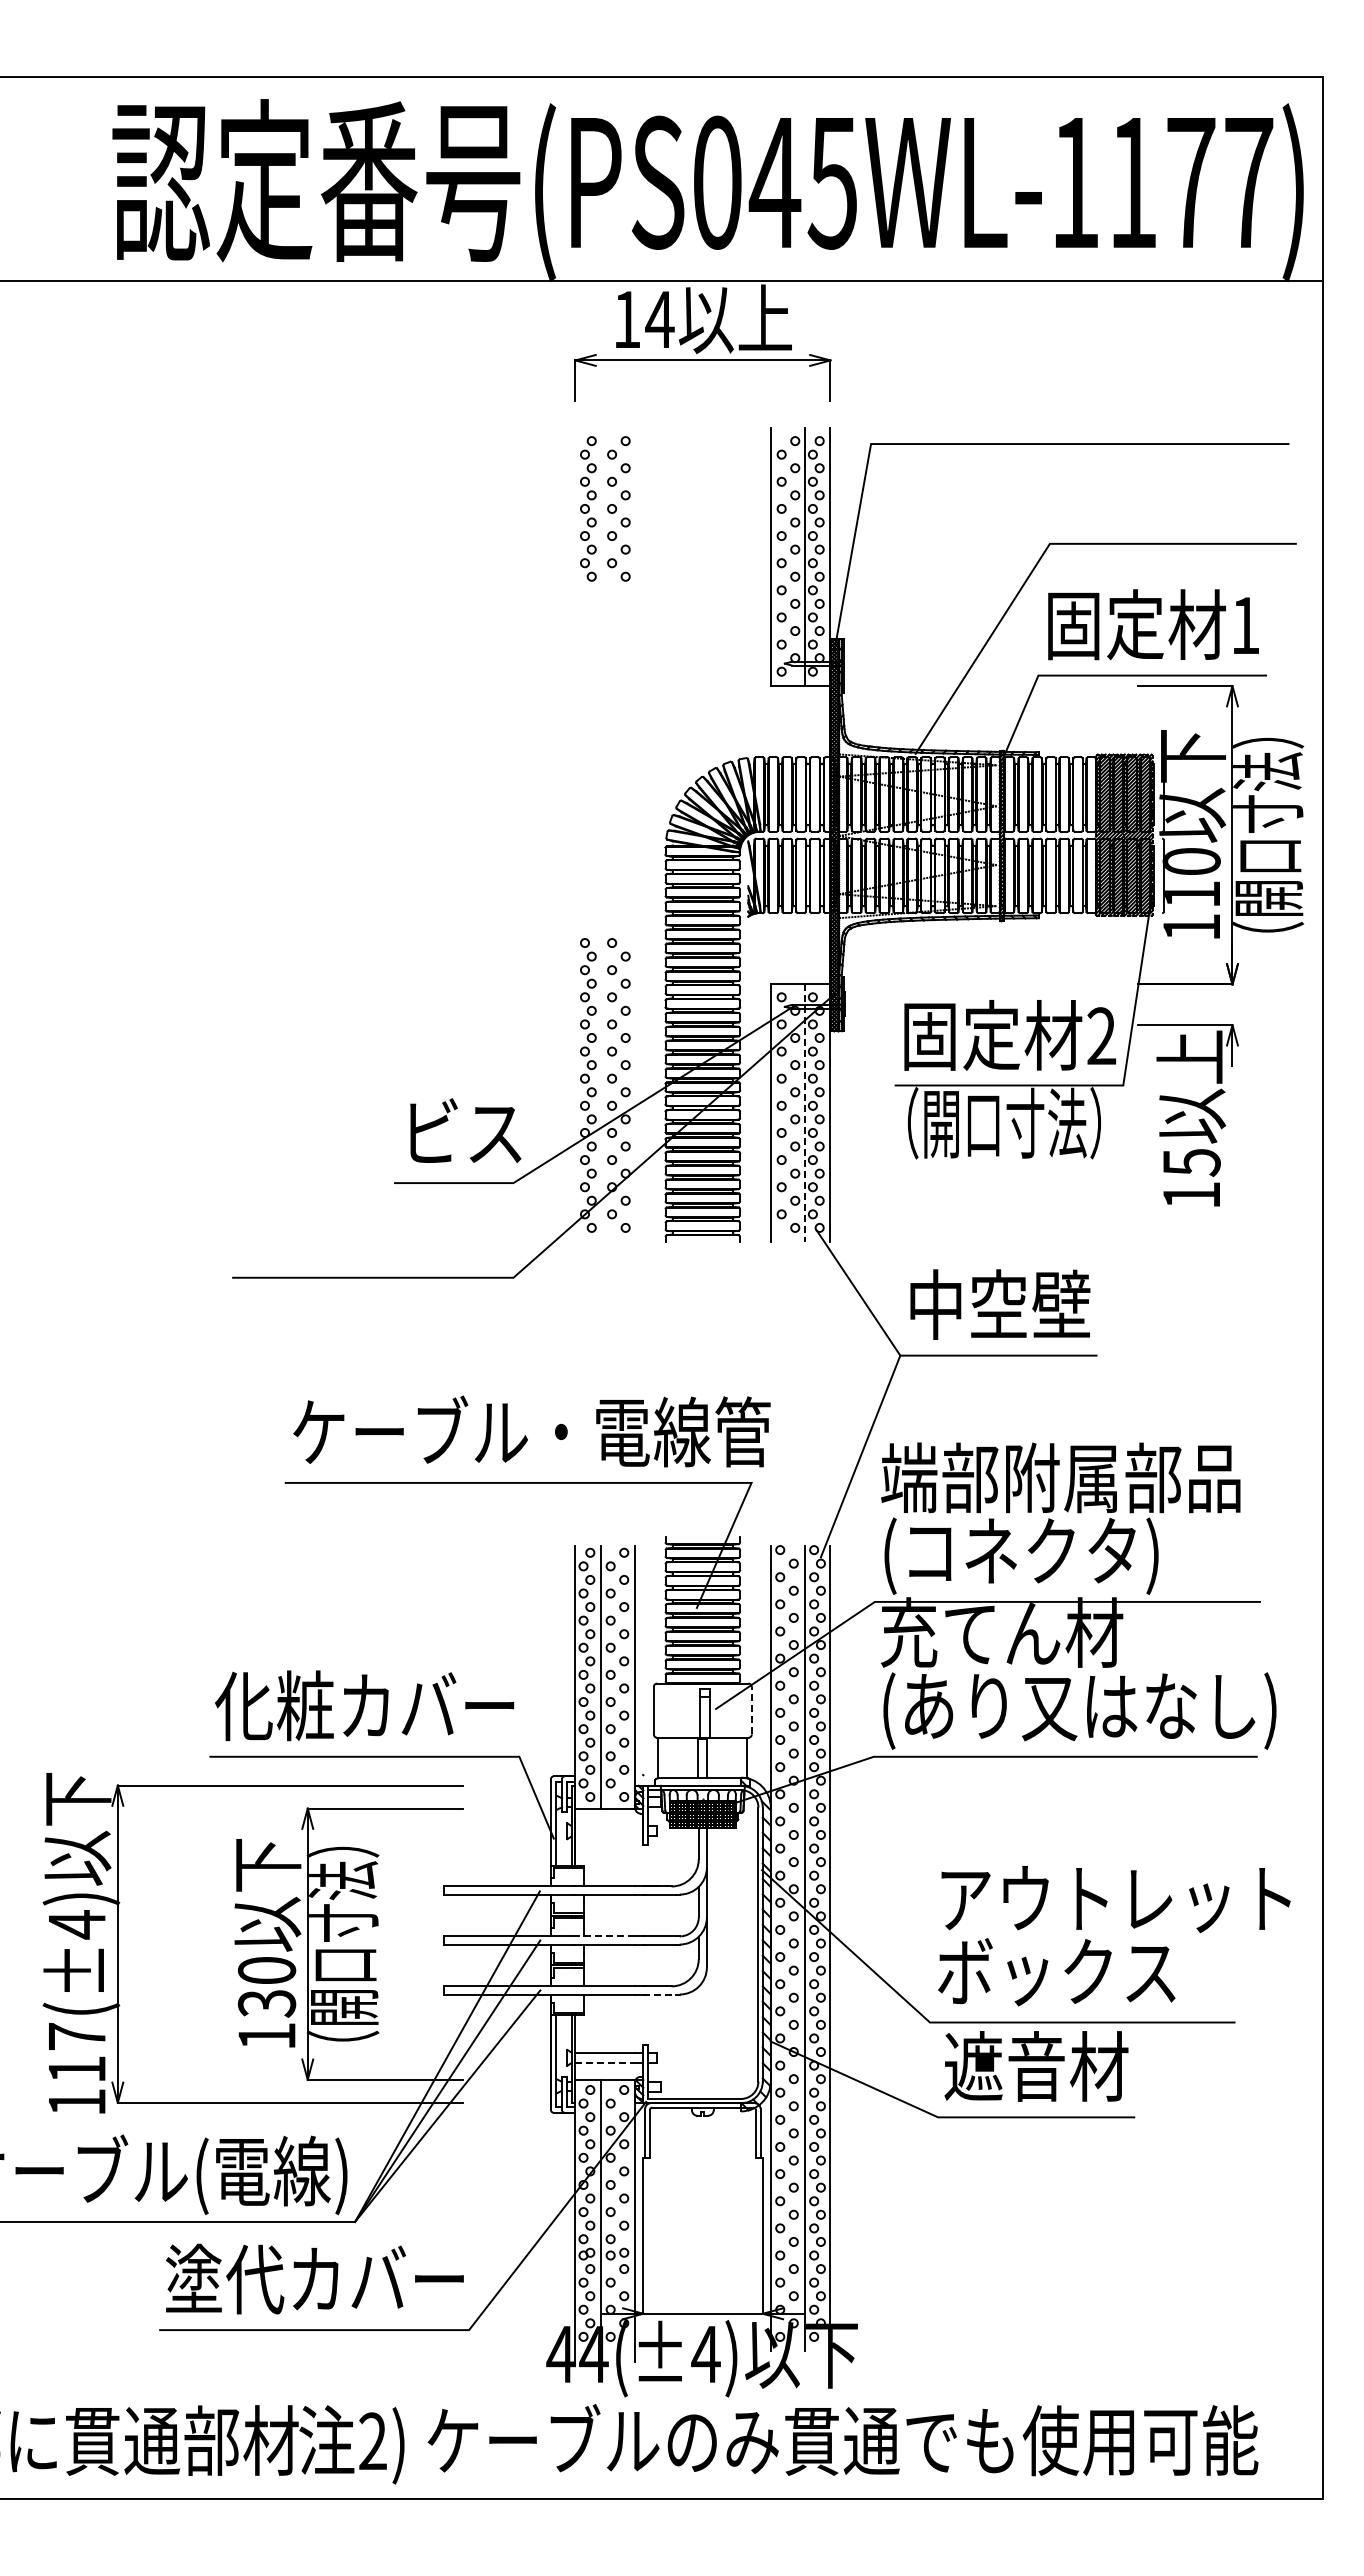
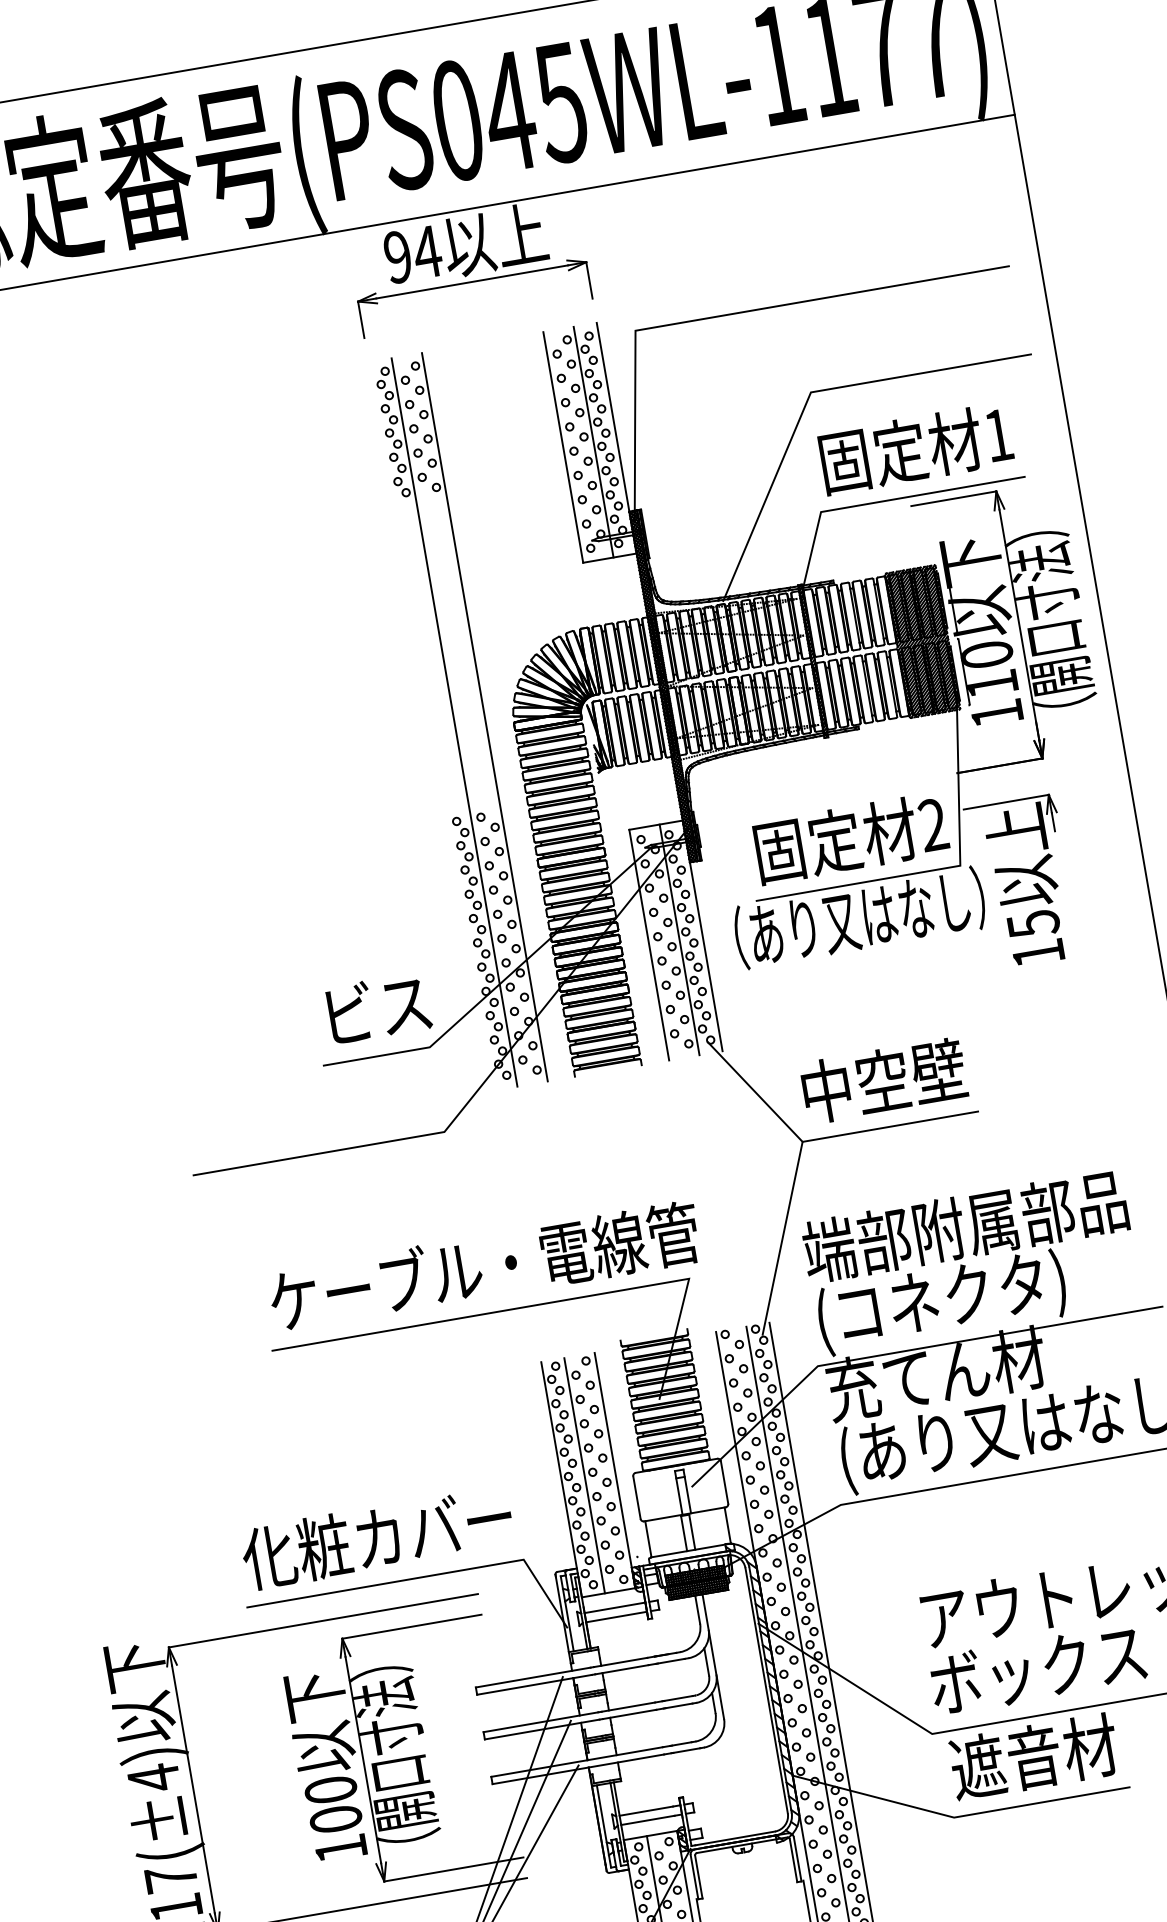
text: (626, 319) -> (397, 257), 14 -> 94
line: (601, 835) -> (454, 722), added
line: (635, 835) -> (485, 717), added
line: (804, 1113) -> (679, 940), dashed -> solid
text: (1004, 1122) -> (859, 917), （開口寸法） -> （あり又はなし）
line: (751, 1710) -> (724, 1482), dashed -> solid
line: (609, 1826) -> (615, 1608), added
line: (609, 1836) -> (616, 1617), added
line: (605, 1936) -> (628, 1707), dashed -> solid
line: (659, 1994) -> (685, 1750), dashed -> solid
text: (267, 2003) -> (336, 1819), 130 -> 100
line: (605, 2062) -> (648, 1819), dashed -> solid

